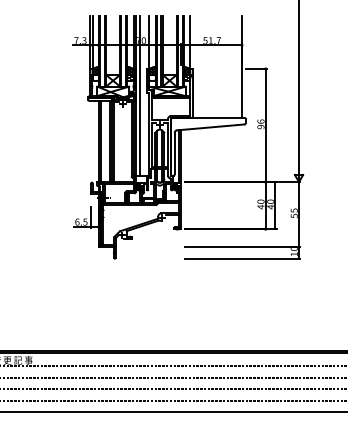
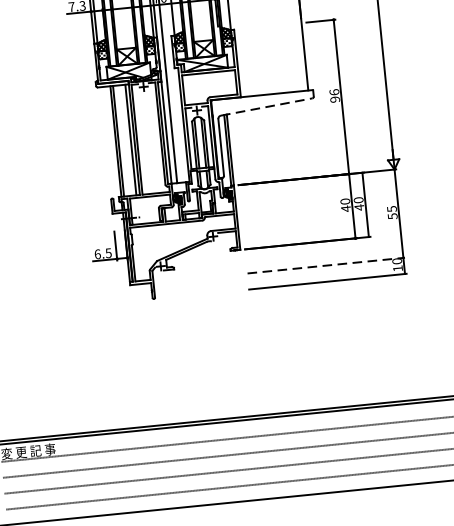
line: (210, 127) -> (266, 107), solid -> dashed
line: (242, 246) -> (326, 265), solid -> dashed

